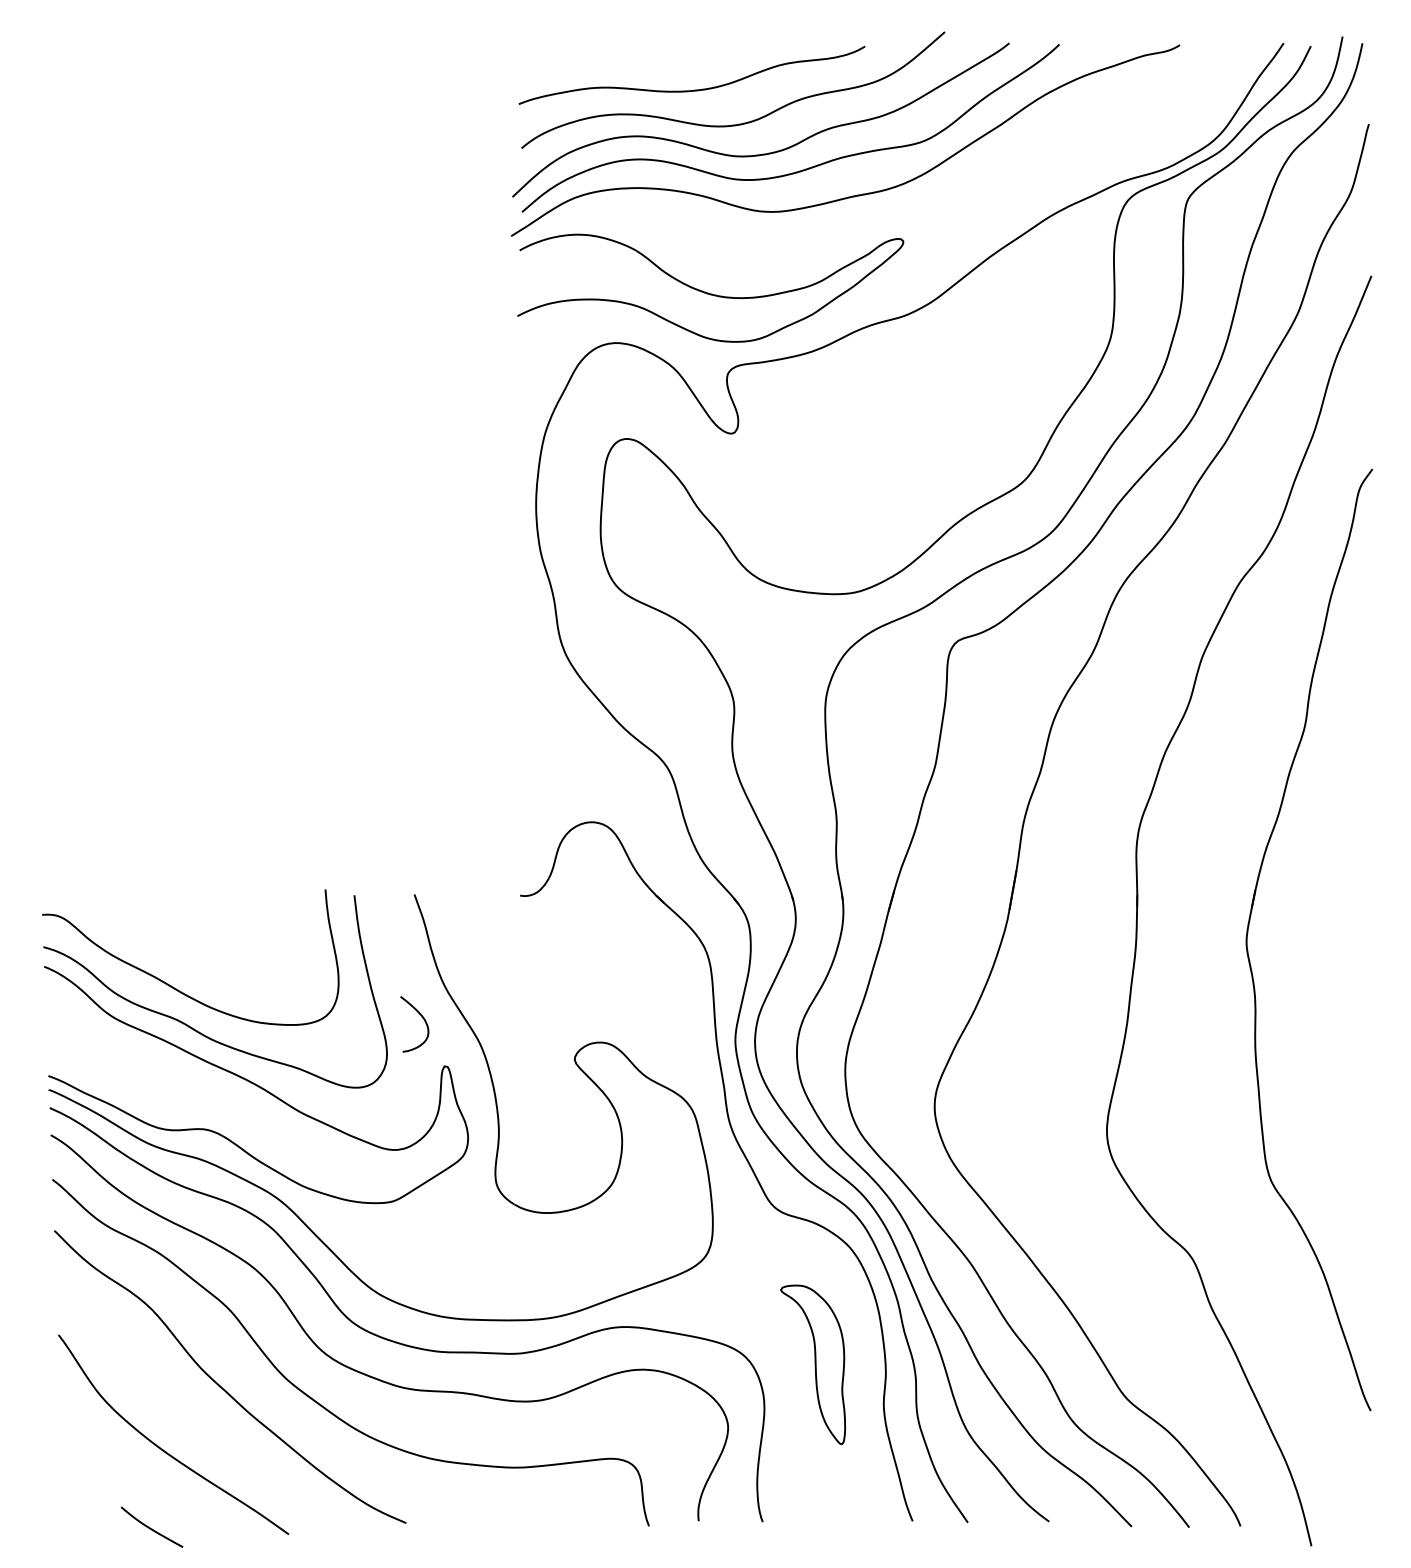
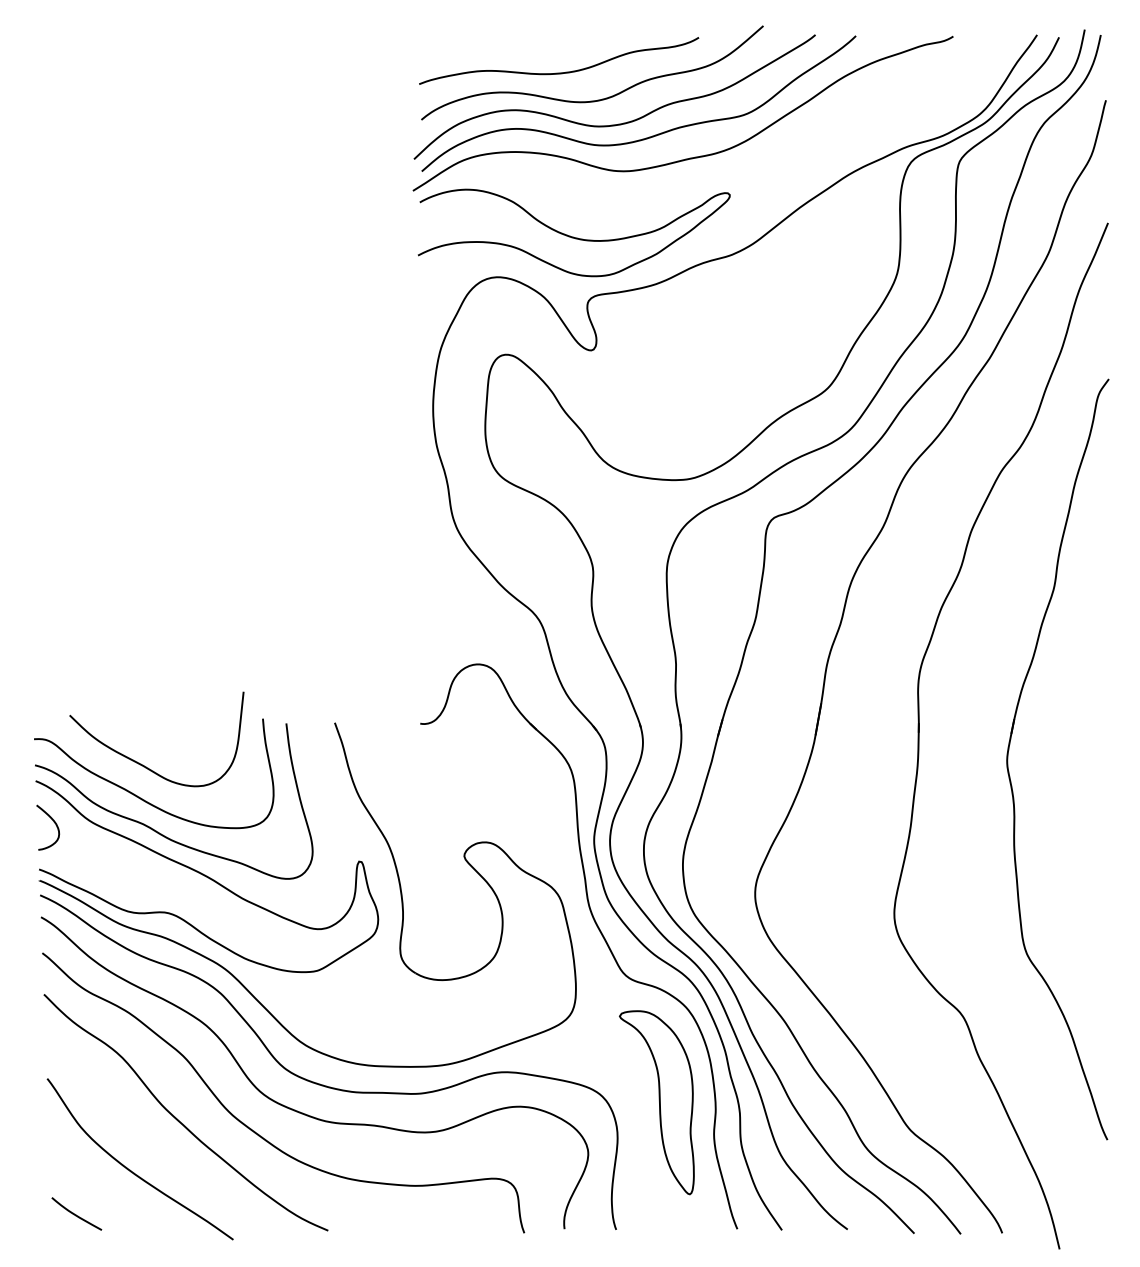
curve: (175, 944) -> (141, 763), added
curve: (421, 1017) -> (53, 822), moved
part: (812, 1364) -> (656, 1102), size x1.43
curve: (151, 1527) -> (76, 1214), moved

